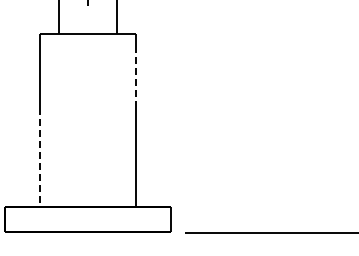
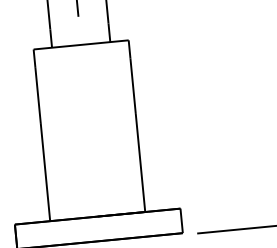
line: (135, 80) -> (132, 86), dashed -> solid
line: (40, 158) -> (45, 172), dashed -> solid

